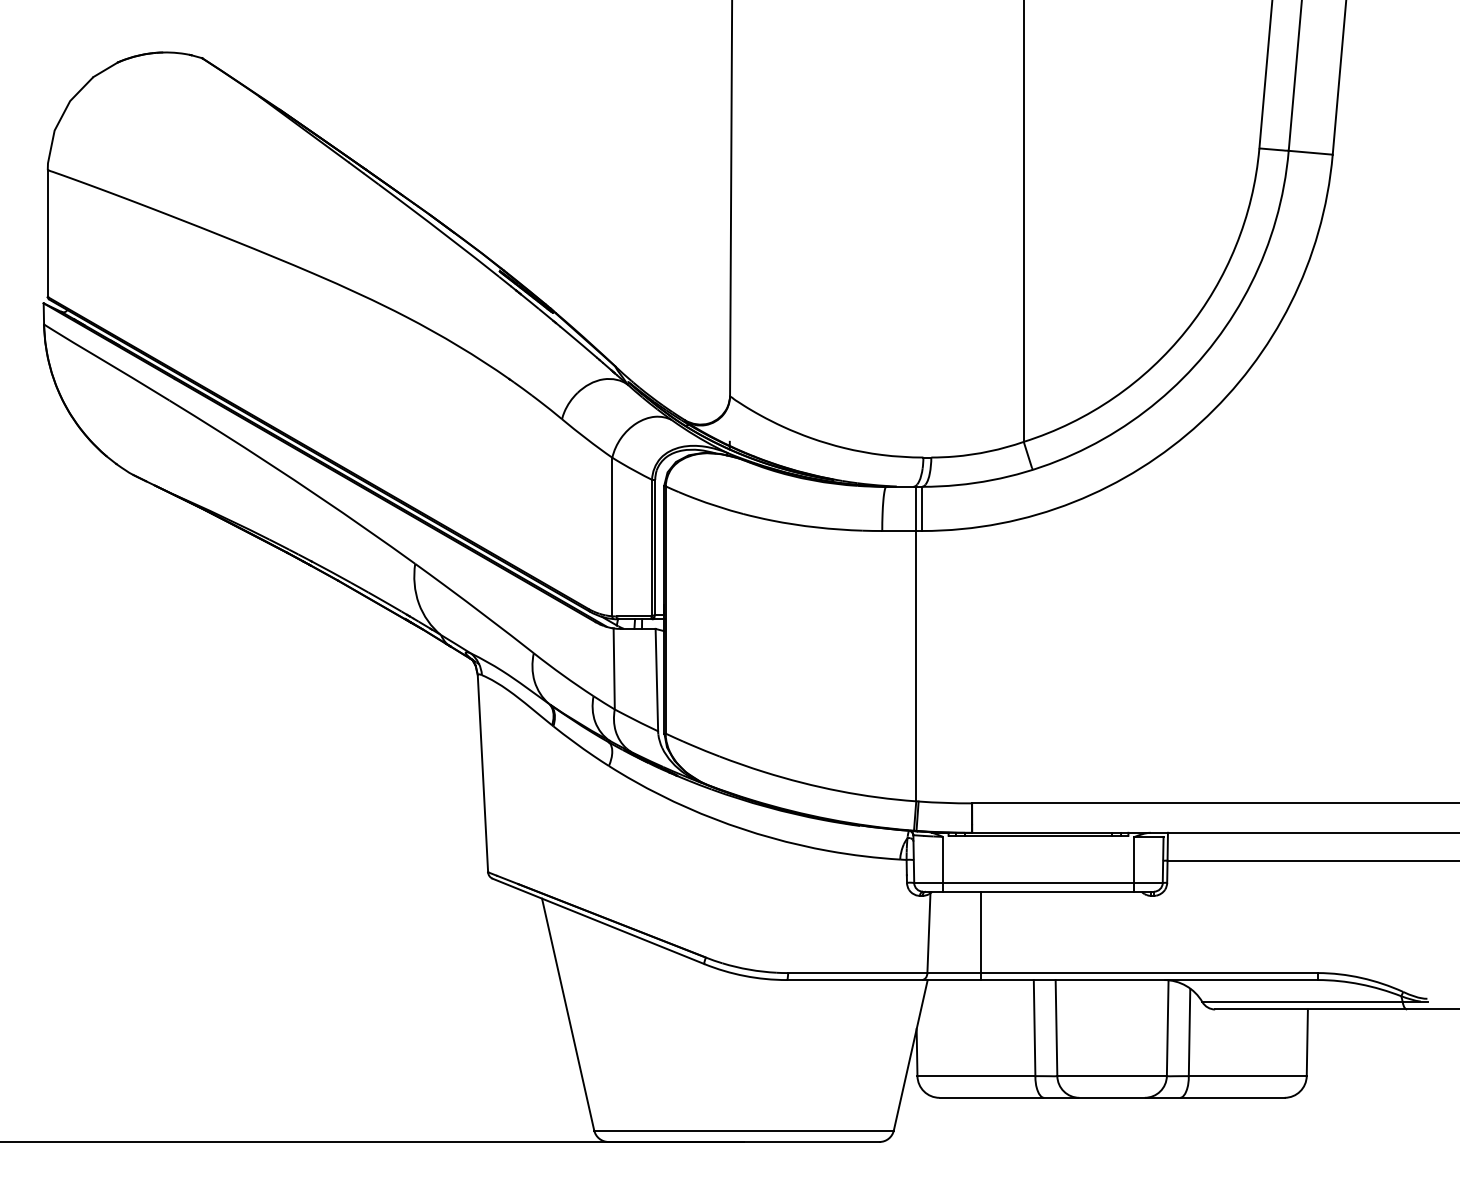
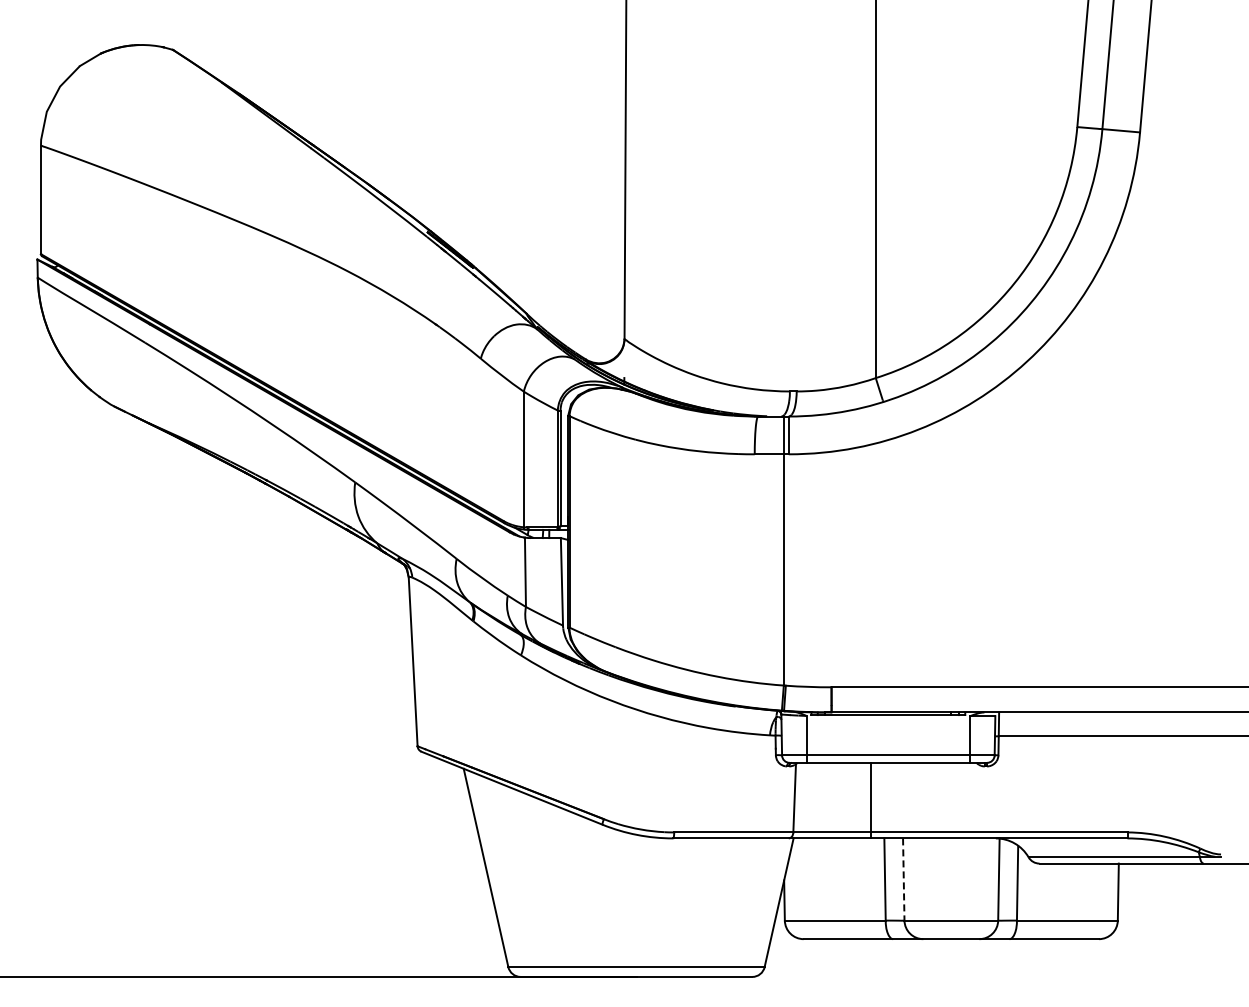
line: (981, 935) -> (871, 800), moved
line: (1056, 1029) -> (903, 880), solid -> dashed

